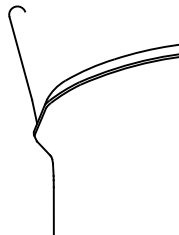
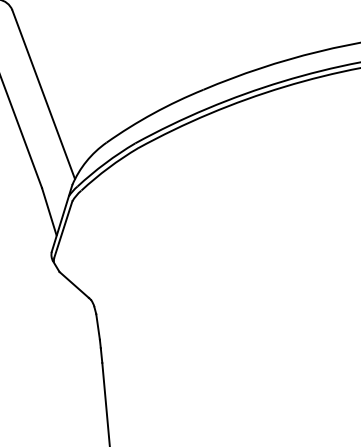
line: (36, 54) -> (42, 94), added

